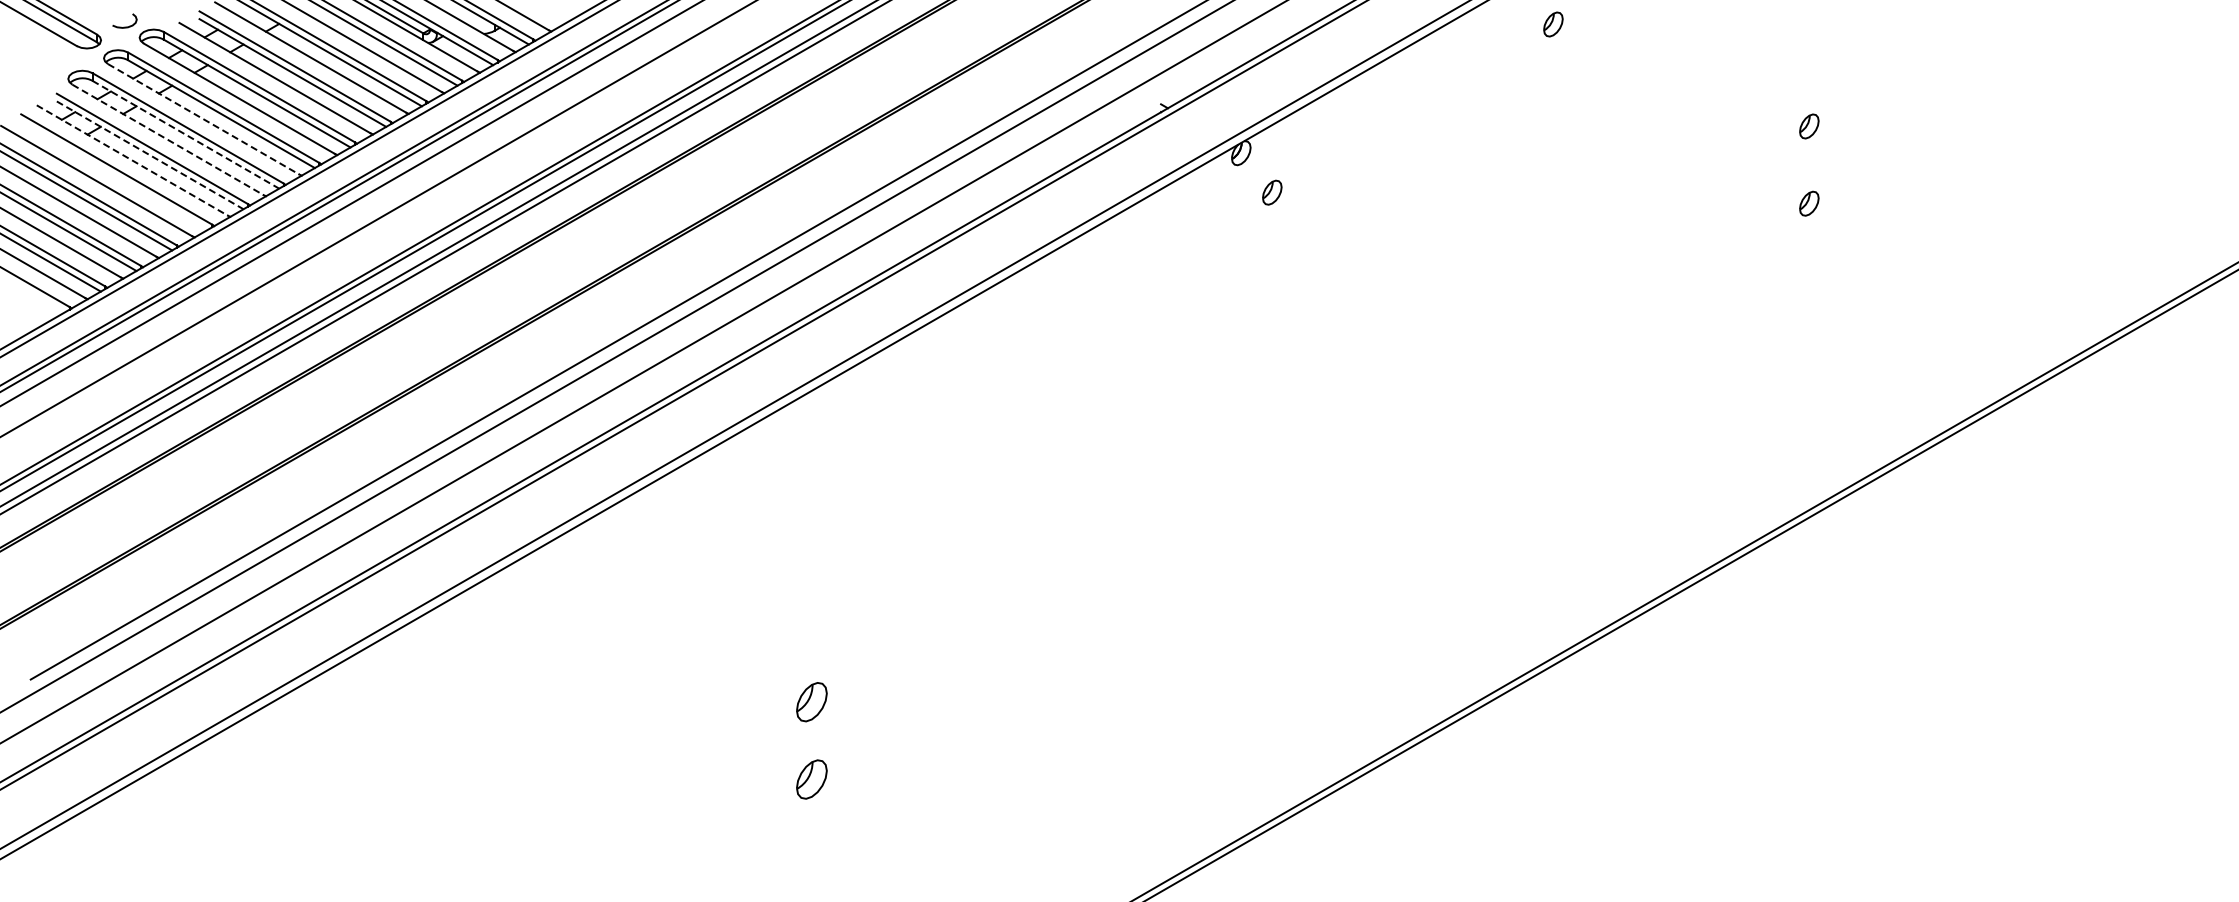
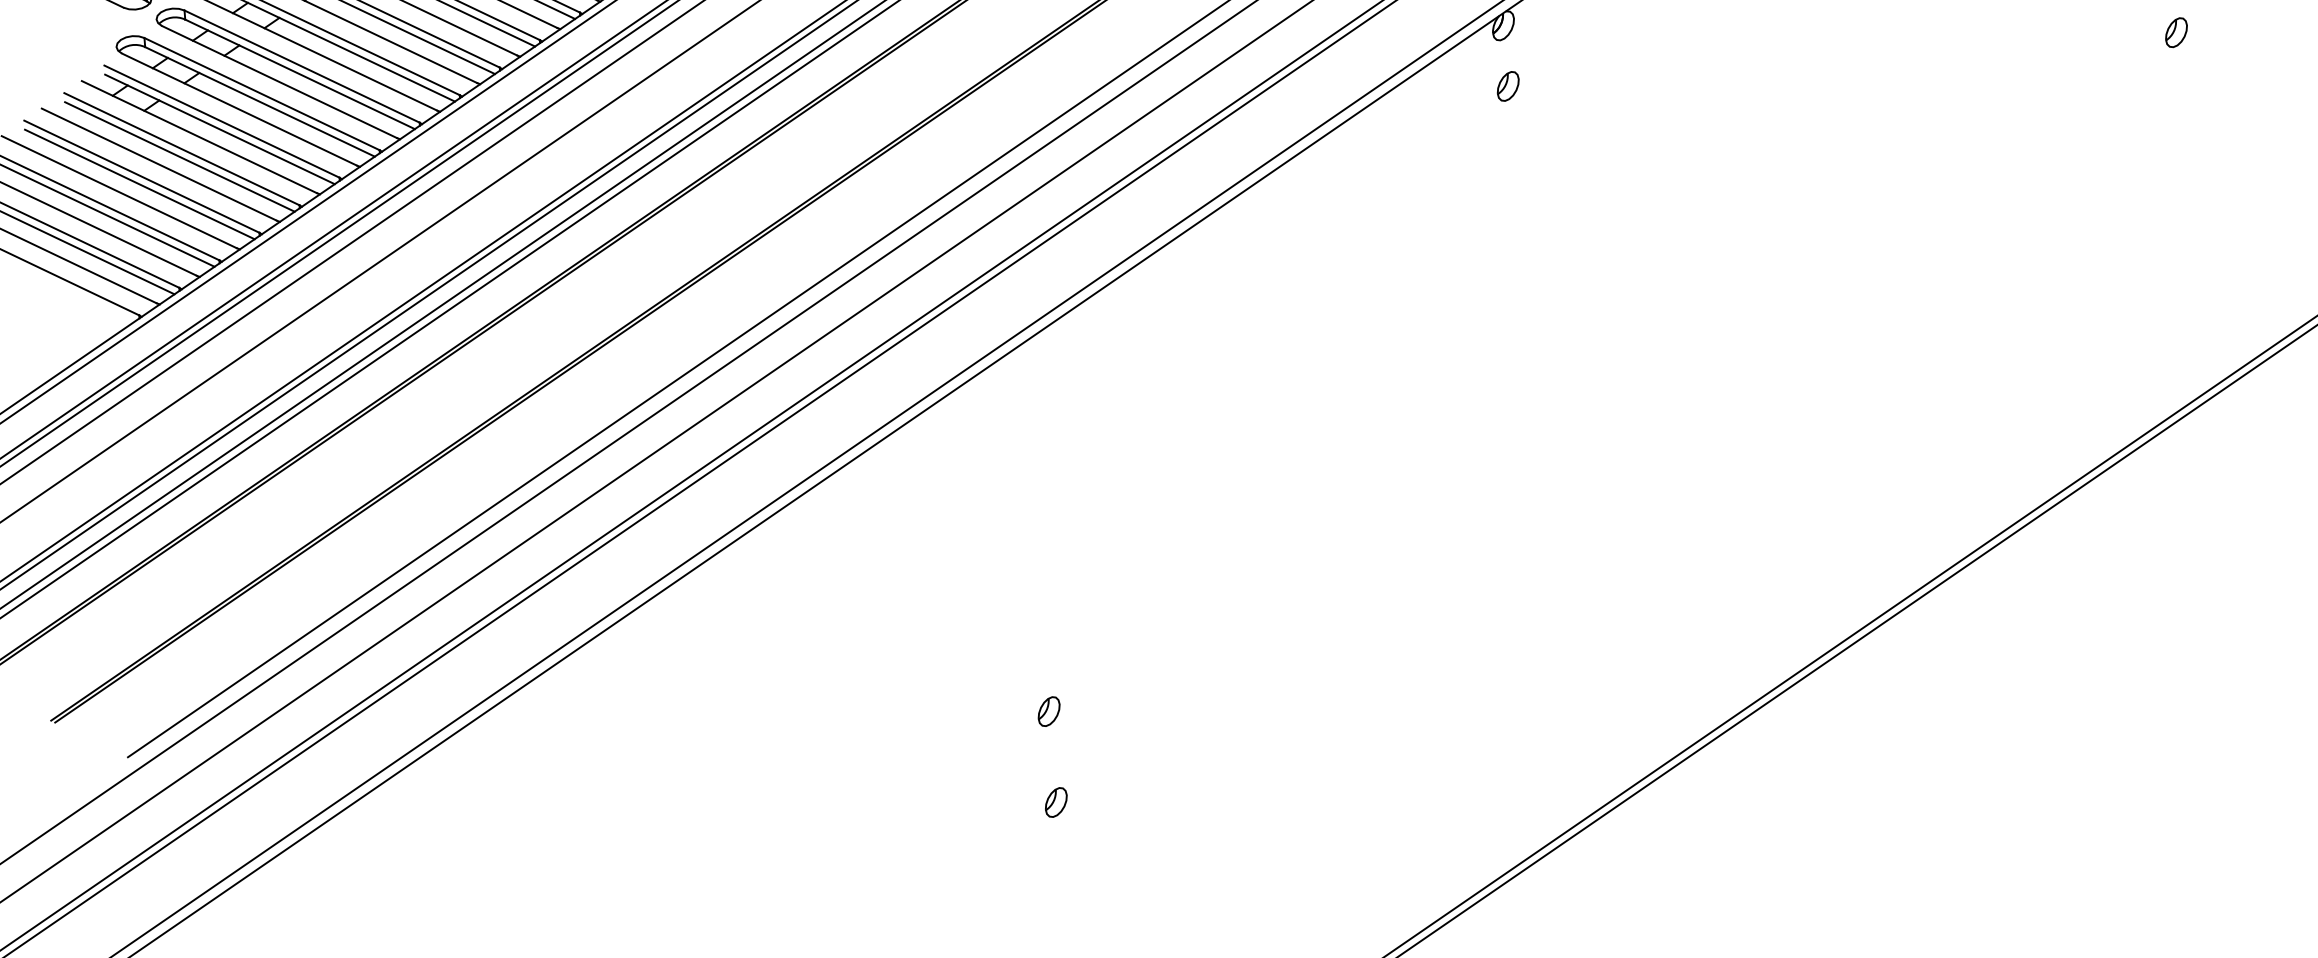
line: (204, 119) -> (280, 82), dashed -> solid
line: (185, 134) -> (259, 101), dashed -> solid
line: (168, 140) -> (240, 110), dashed -> solid
line: (150, 155) -> (220, 129), dashed -> solid
line: (132, 160) -> (199, 137), dashed -> solid
line: (114, 175) -> (179, 156), added
part: (1272, 192) -> (1508, 86), moved
part: (811, 702) -> (1048, 711), size x0.62
part: (811, 779) -> (1055, 802), size x0.62

